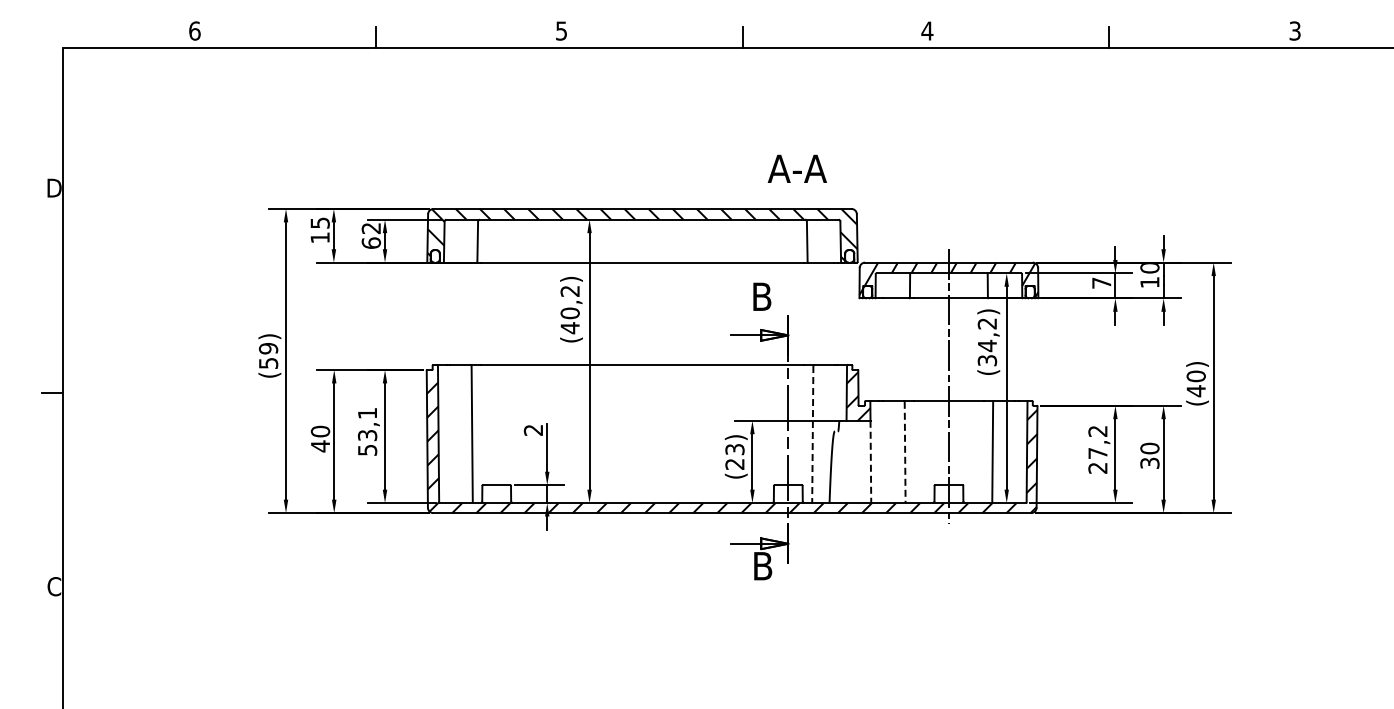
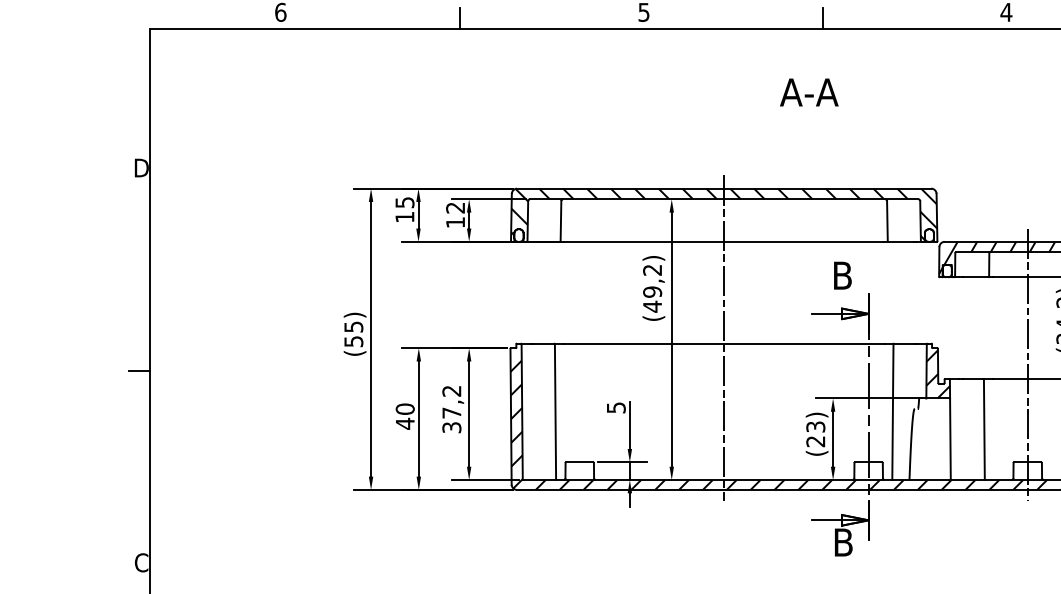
text: (796, 168) -> (808, 92), moved
text: (370, 242) -> (454, 221), 62 -> 12
text: (569, 313) -> (651, 292), (40,2) -> (49,2)
text: (268, 348) -> (353, 326), (59) -> (55)
line: (642, 359) -> (724, 337), added
text: (533, 430) -> (616, 408), 2 -> 5
text: (367, 431) -> (451, 409), 53,1 -> 37,2
line: (812, 434) -> (892, 412), dashed -> solid
line: (905, 452) -> (984, 429), dashed -> solid
line: (870, 461) -> (950, 438), dashed -> solid

